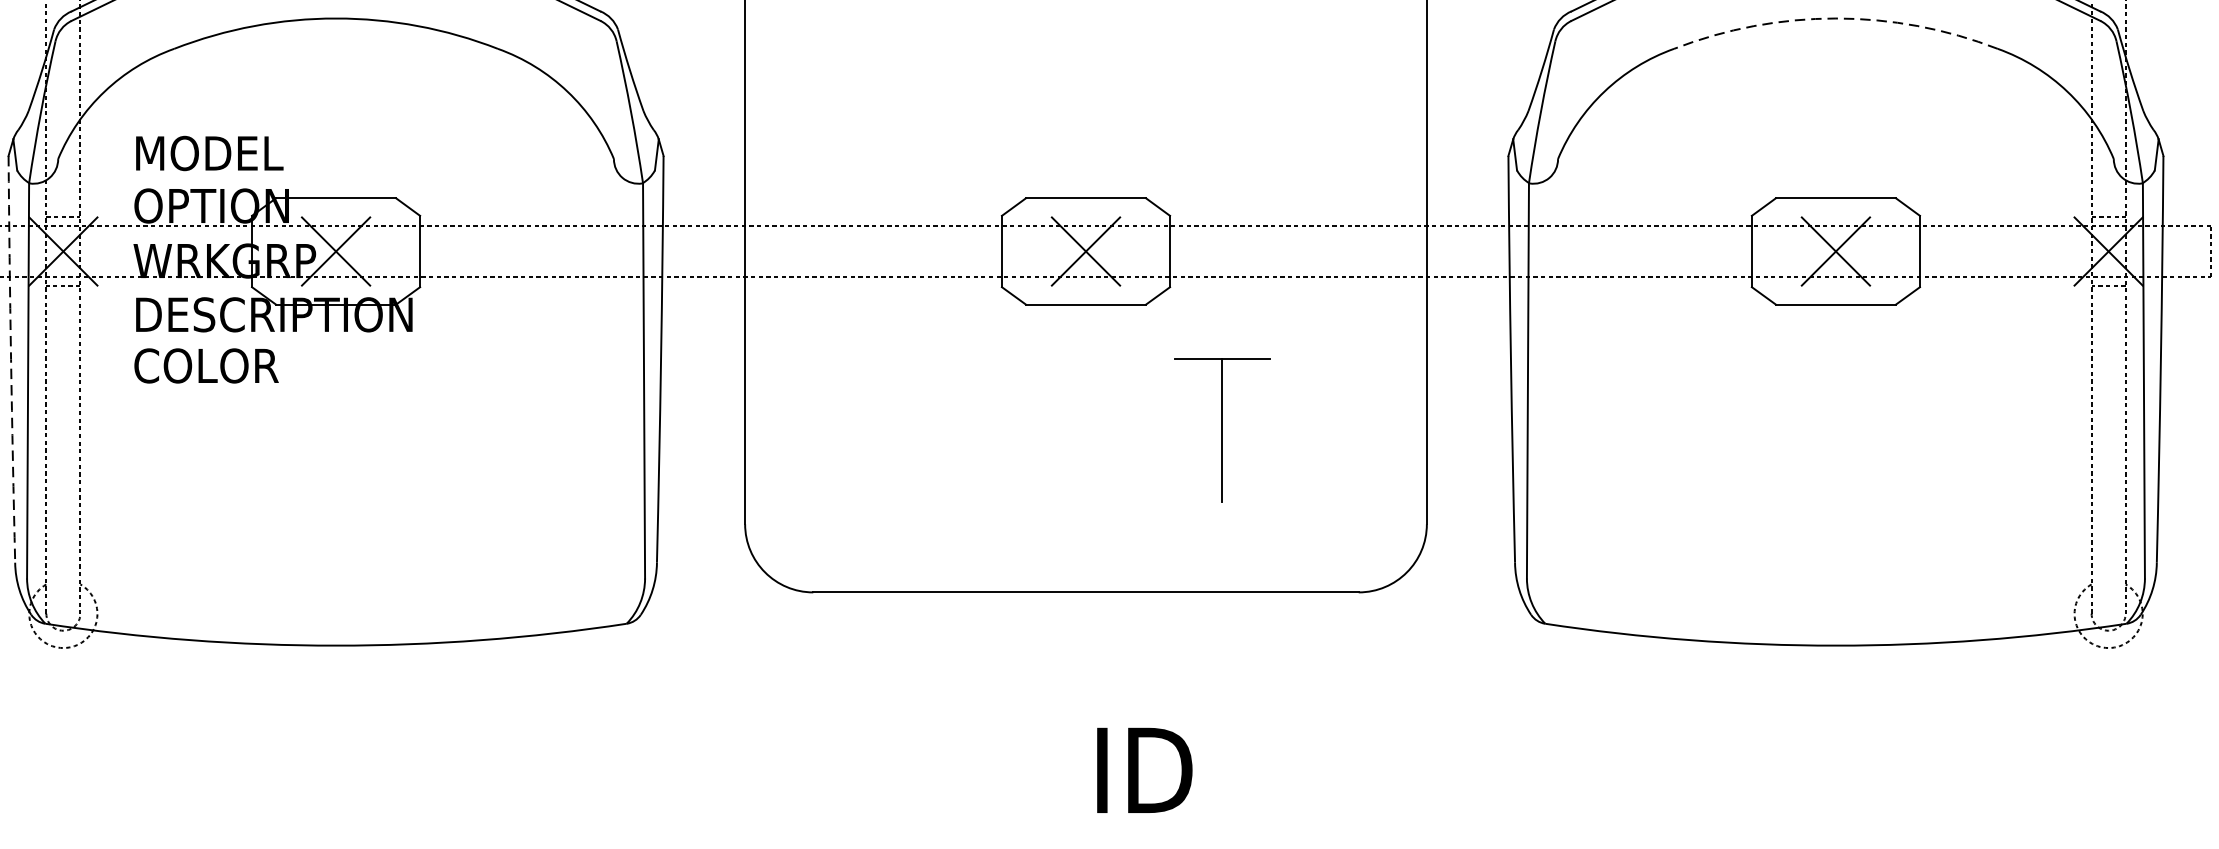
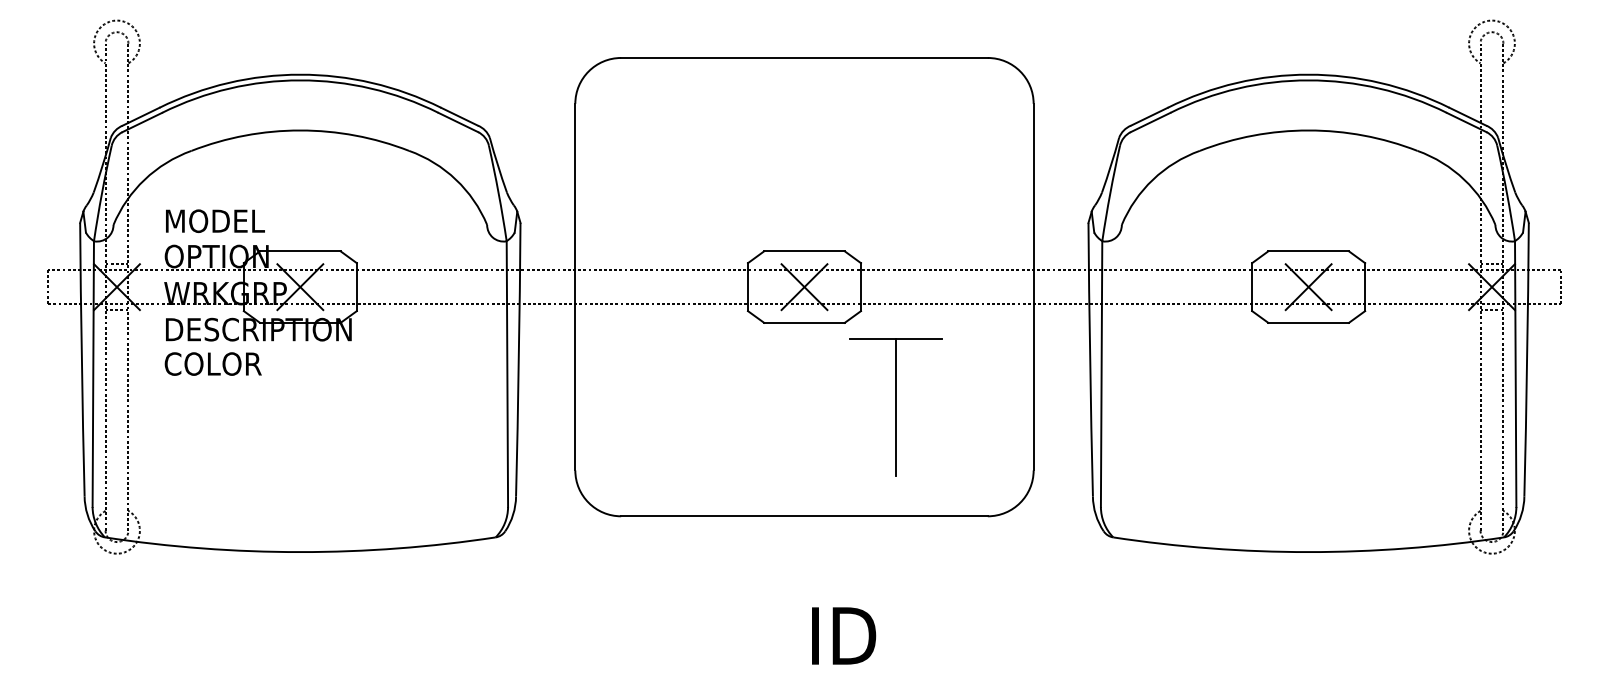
arc: (1835, 18) -> (1308, 130), dashed -> solid
arc: (10, 359) -> (81, 359), dashed -> solid
part: (1221, 430) -> (895, 407), size x1.43

